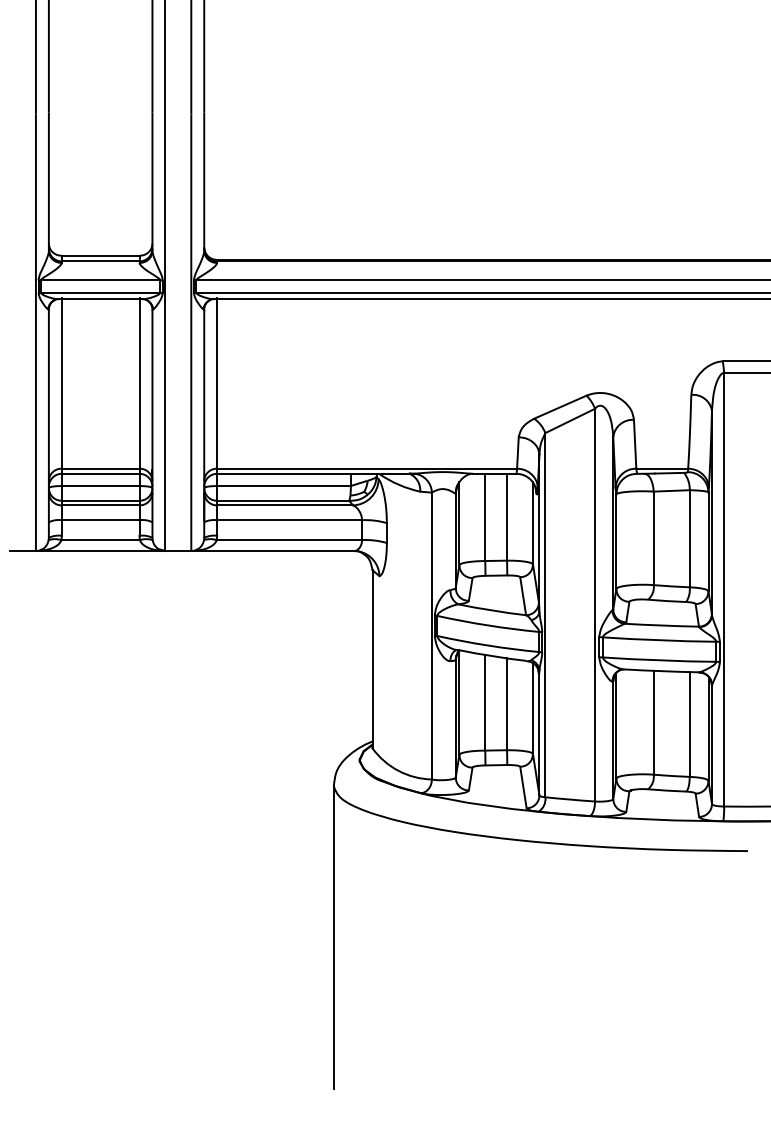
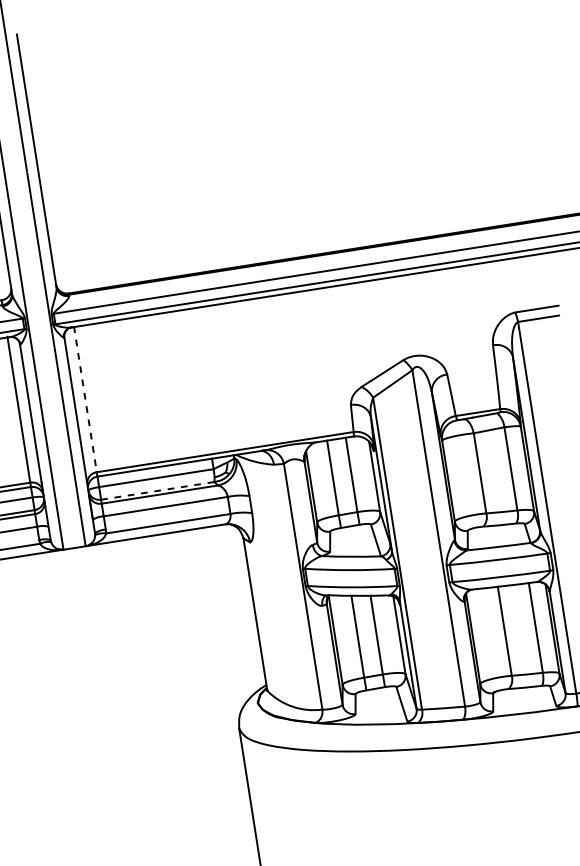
line: (217, 384) -> (85, 400), solid -> dashed
line: (282, 500) -> (157, 490), solid -> dashed

